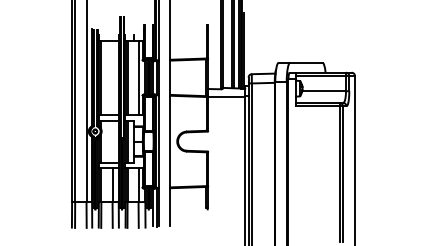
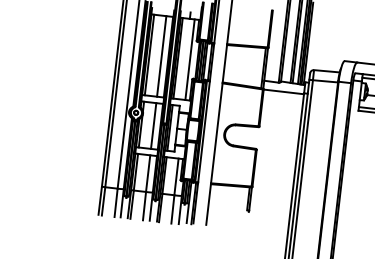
line: (112, 77) -> (161, 56), added
line: (112, 141) -> (153, 125), added

